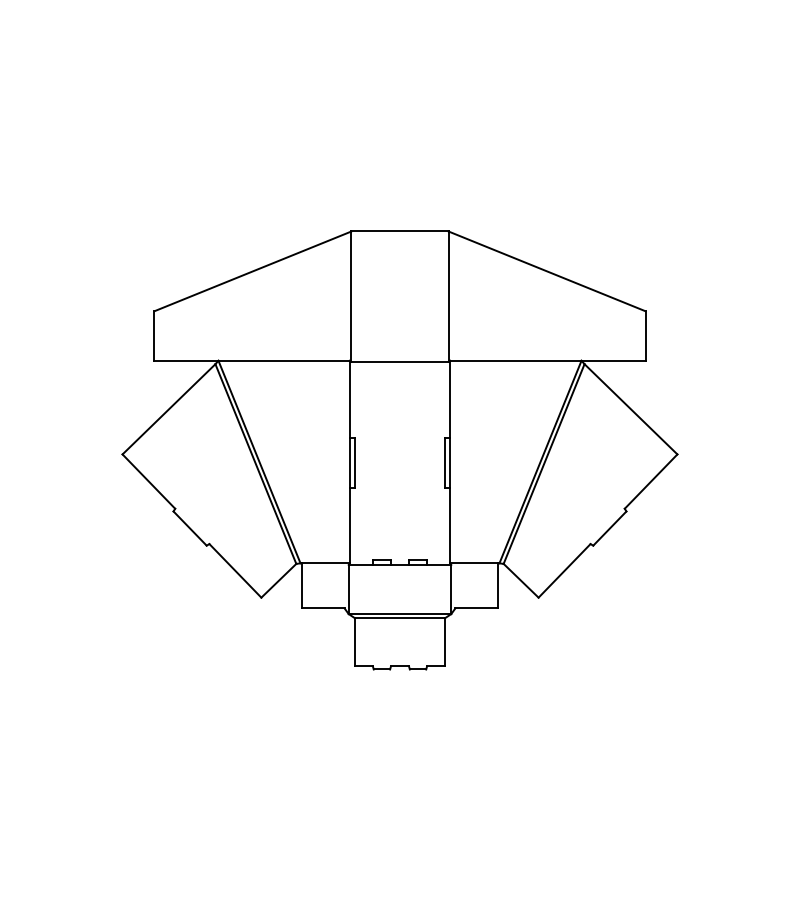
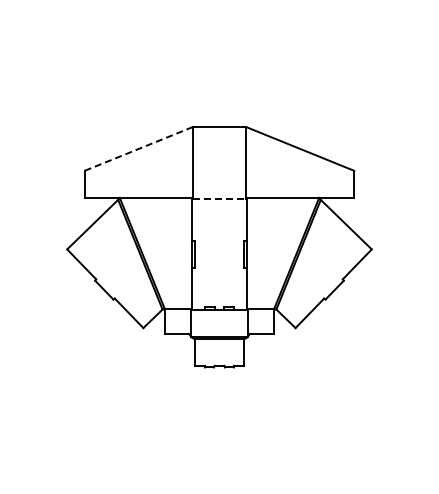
line: (254, 270) -> (139, 148), solid -> dashed
line: (400, 361) -> (219, 198), solid -> dashed

